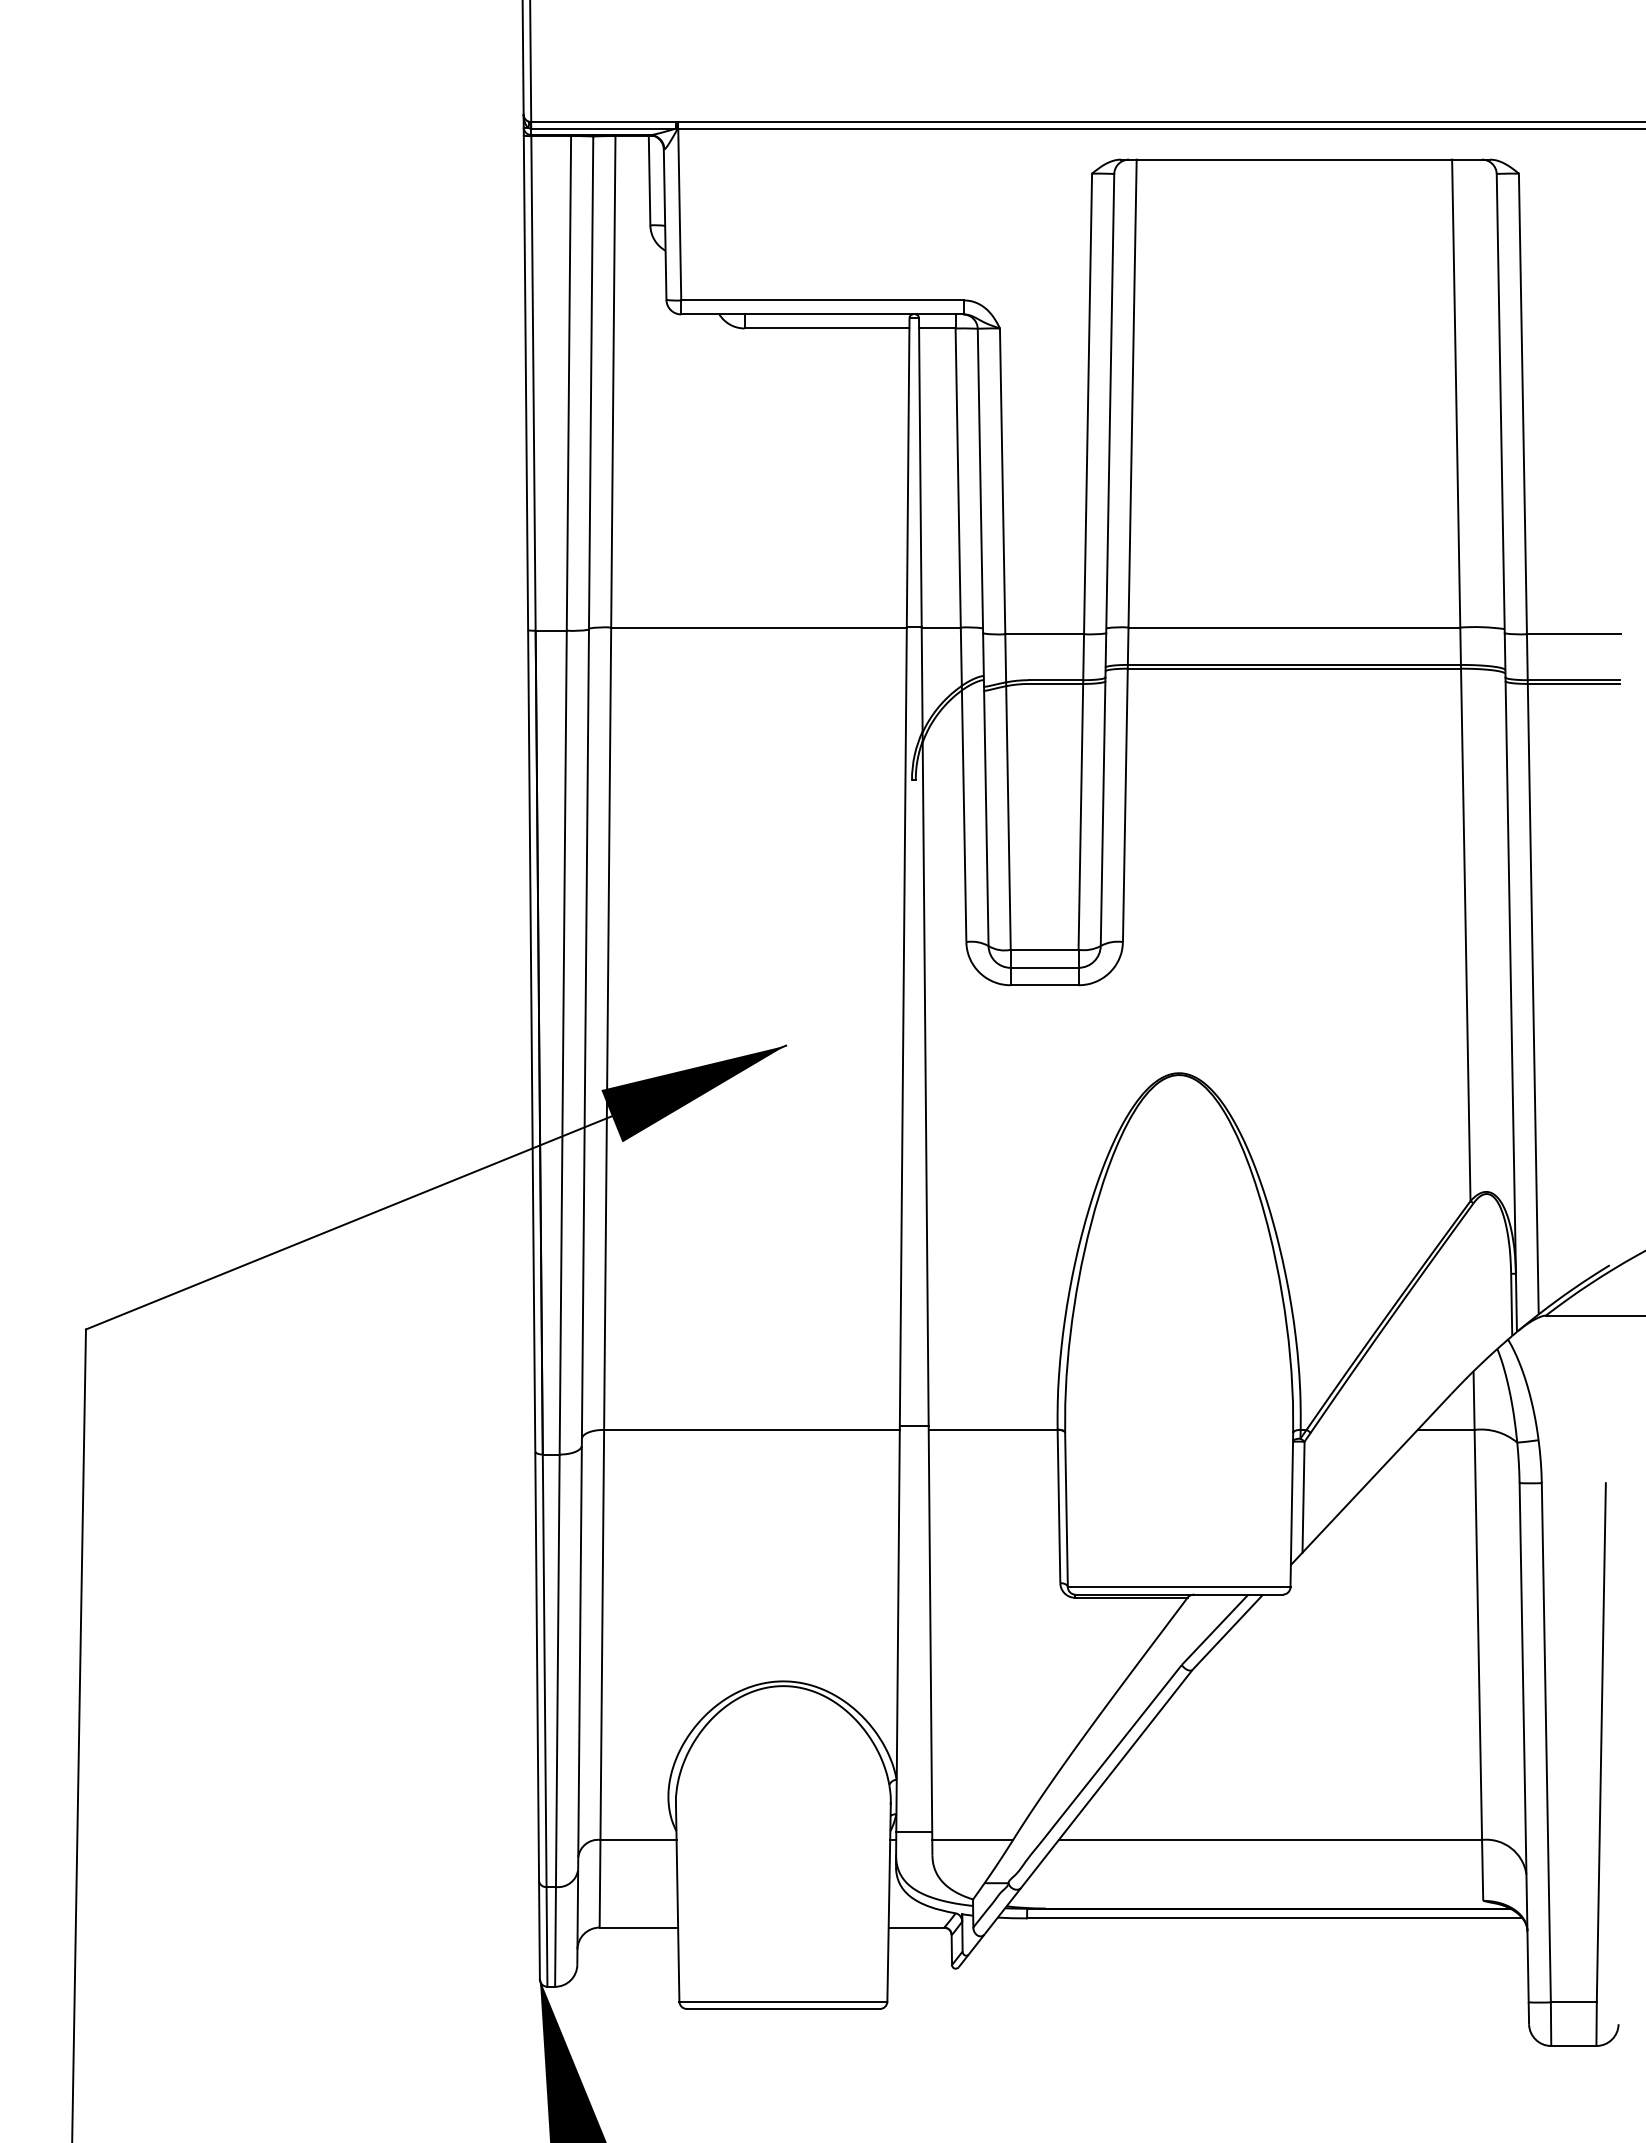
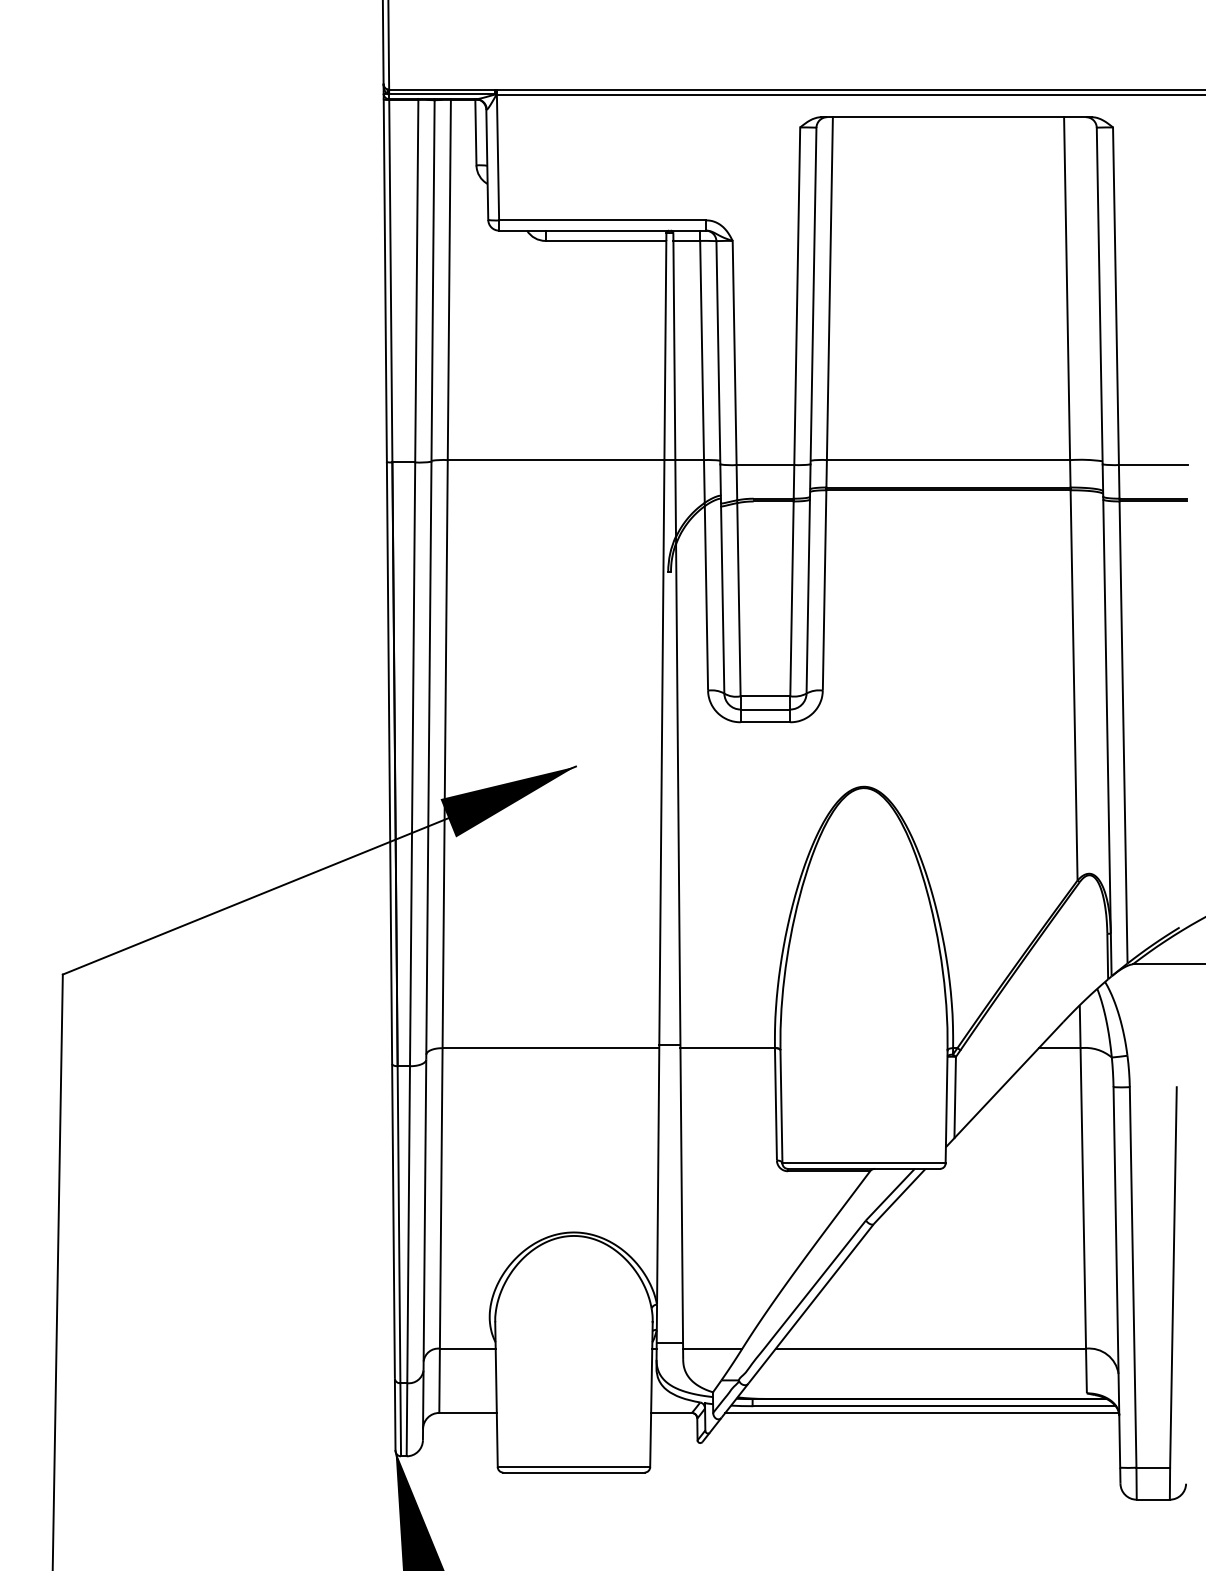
line: (1258, 1927) -> (922, 1412), added

